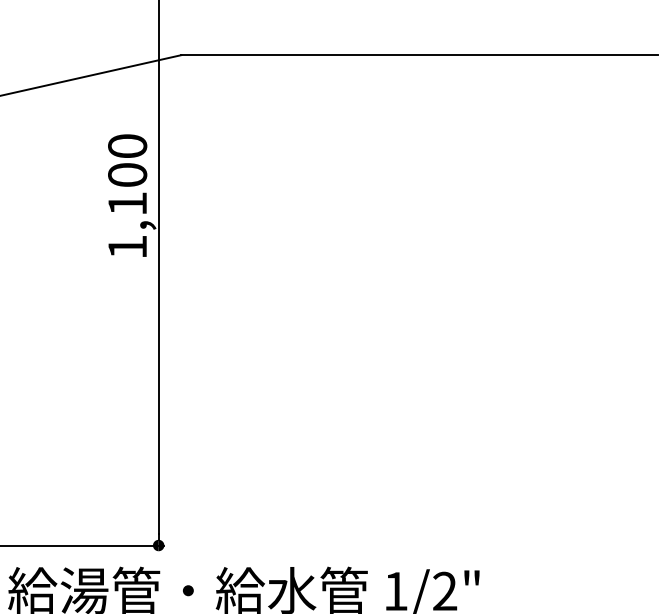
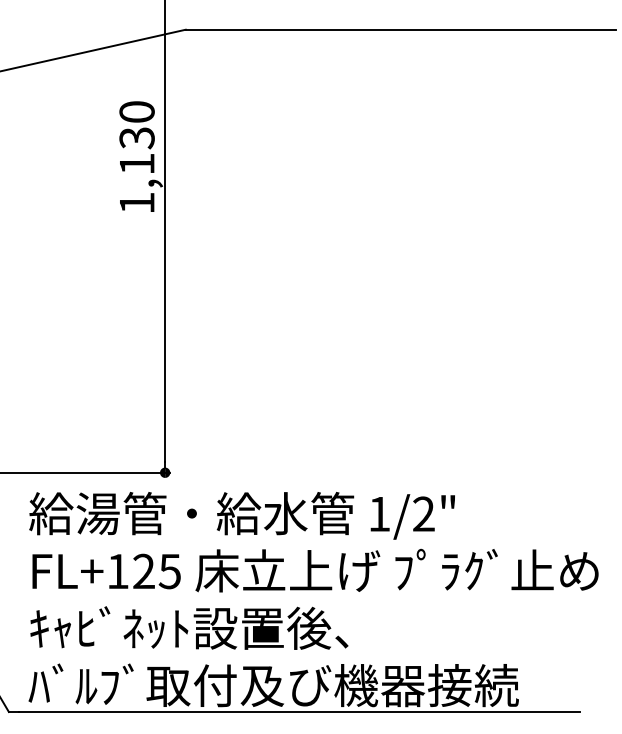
text: (126, 175) -> (136, 138), 1,100 -> 1,130

